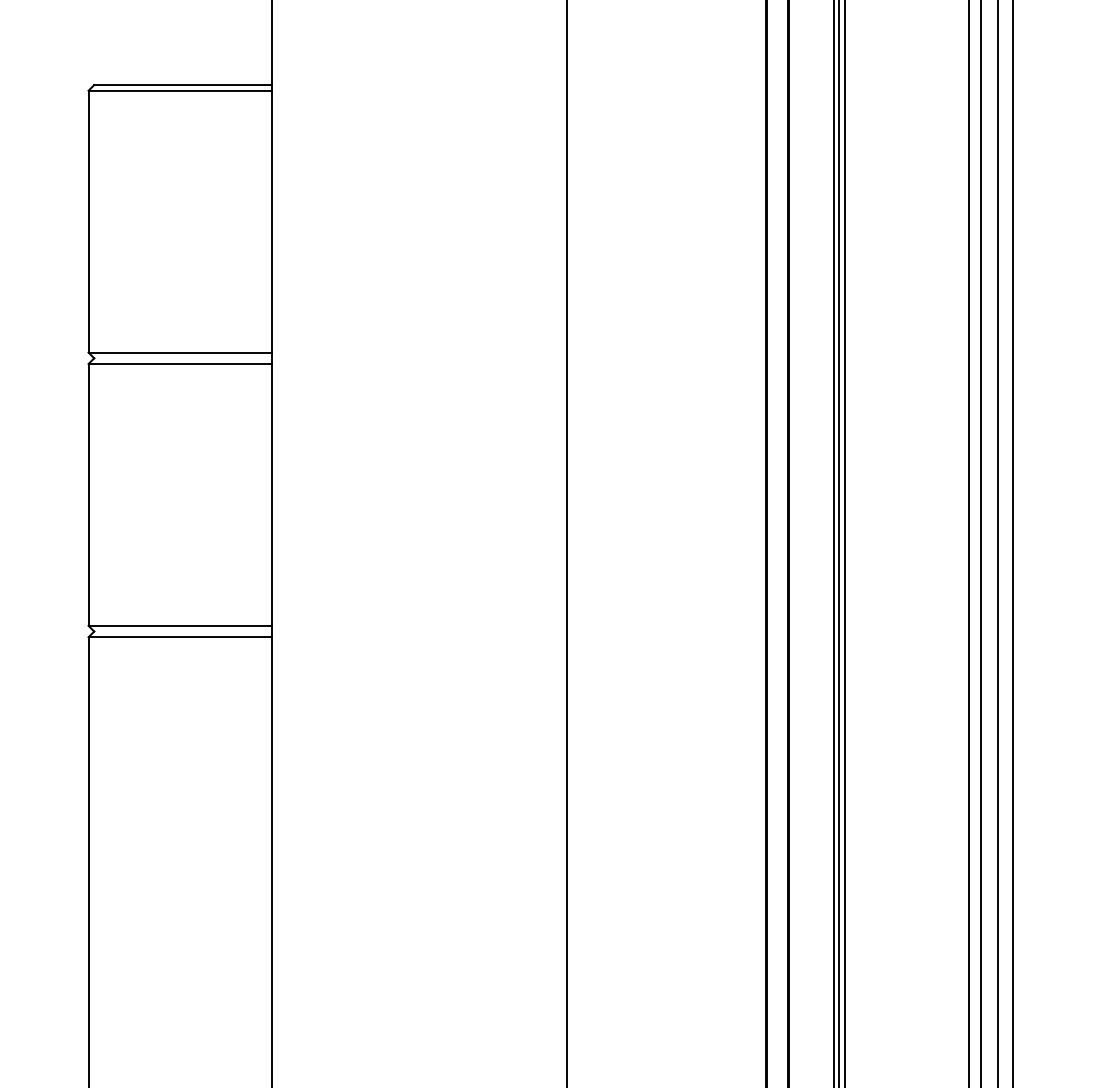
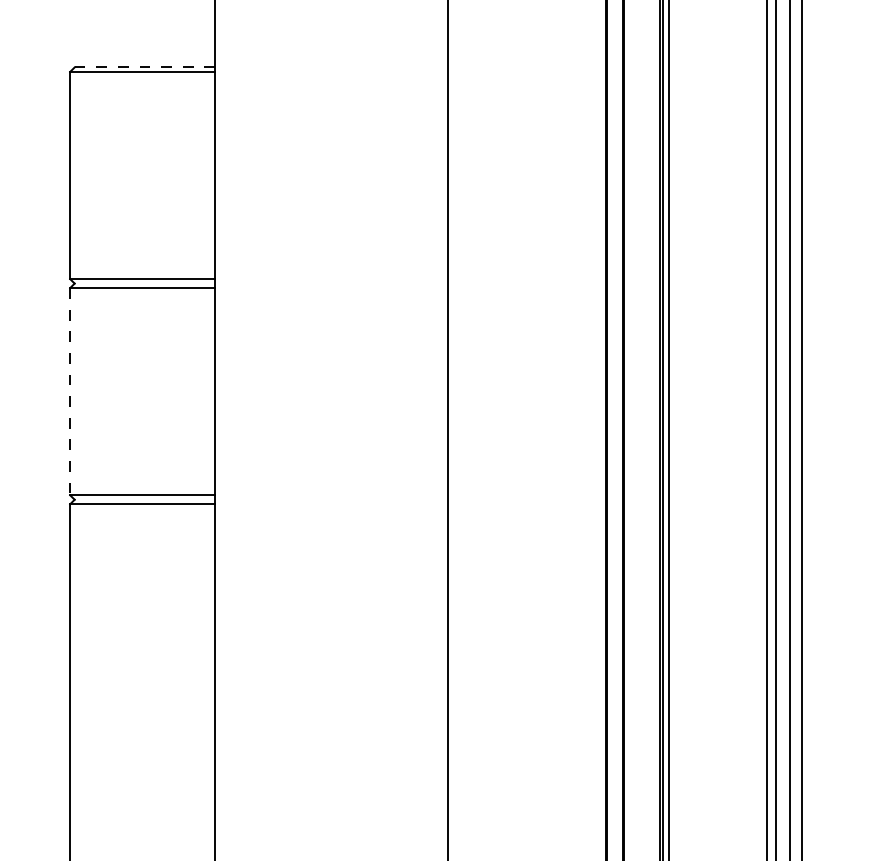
line: (183, 85) -> (145, 67), solid -> dashed
line: (88, 494) -> (70, 391), solid -> dashed

